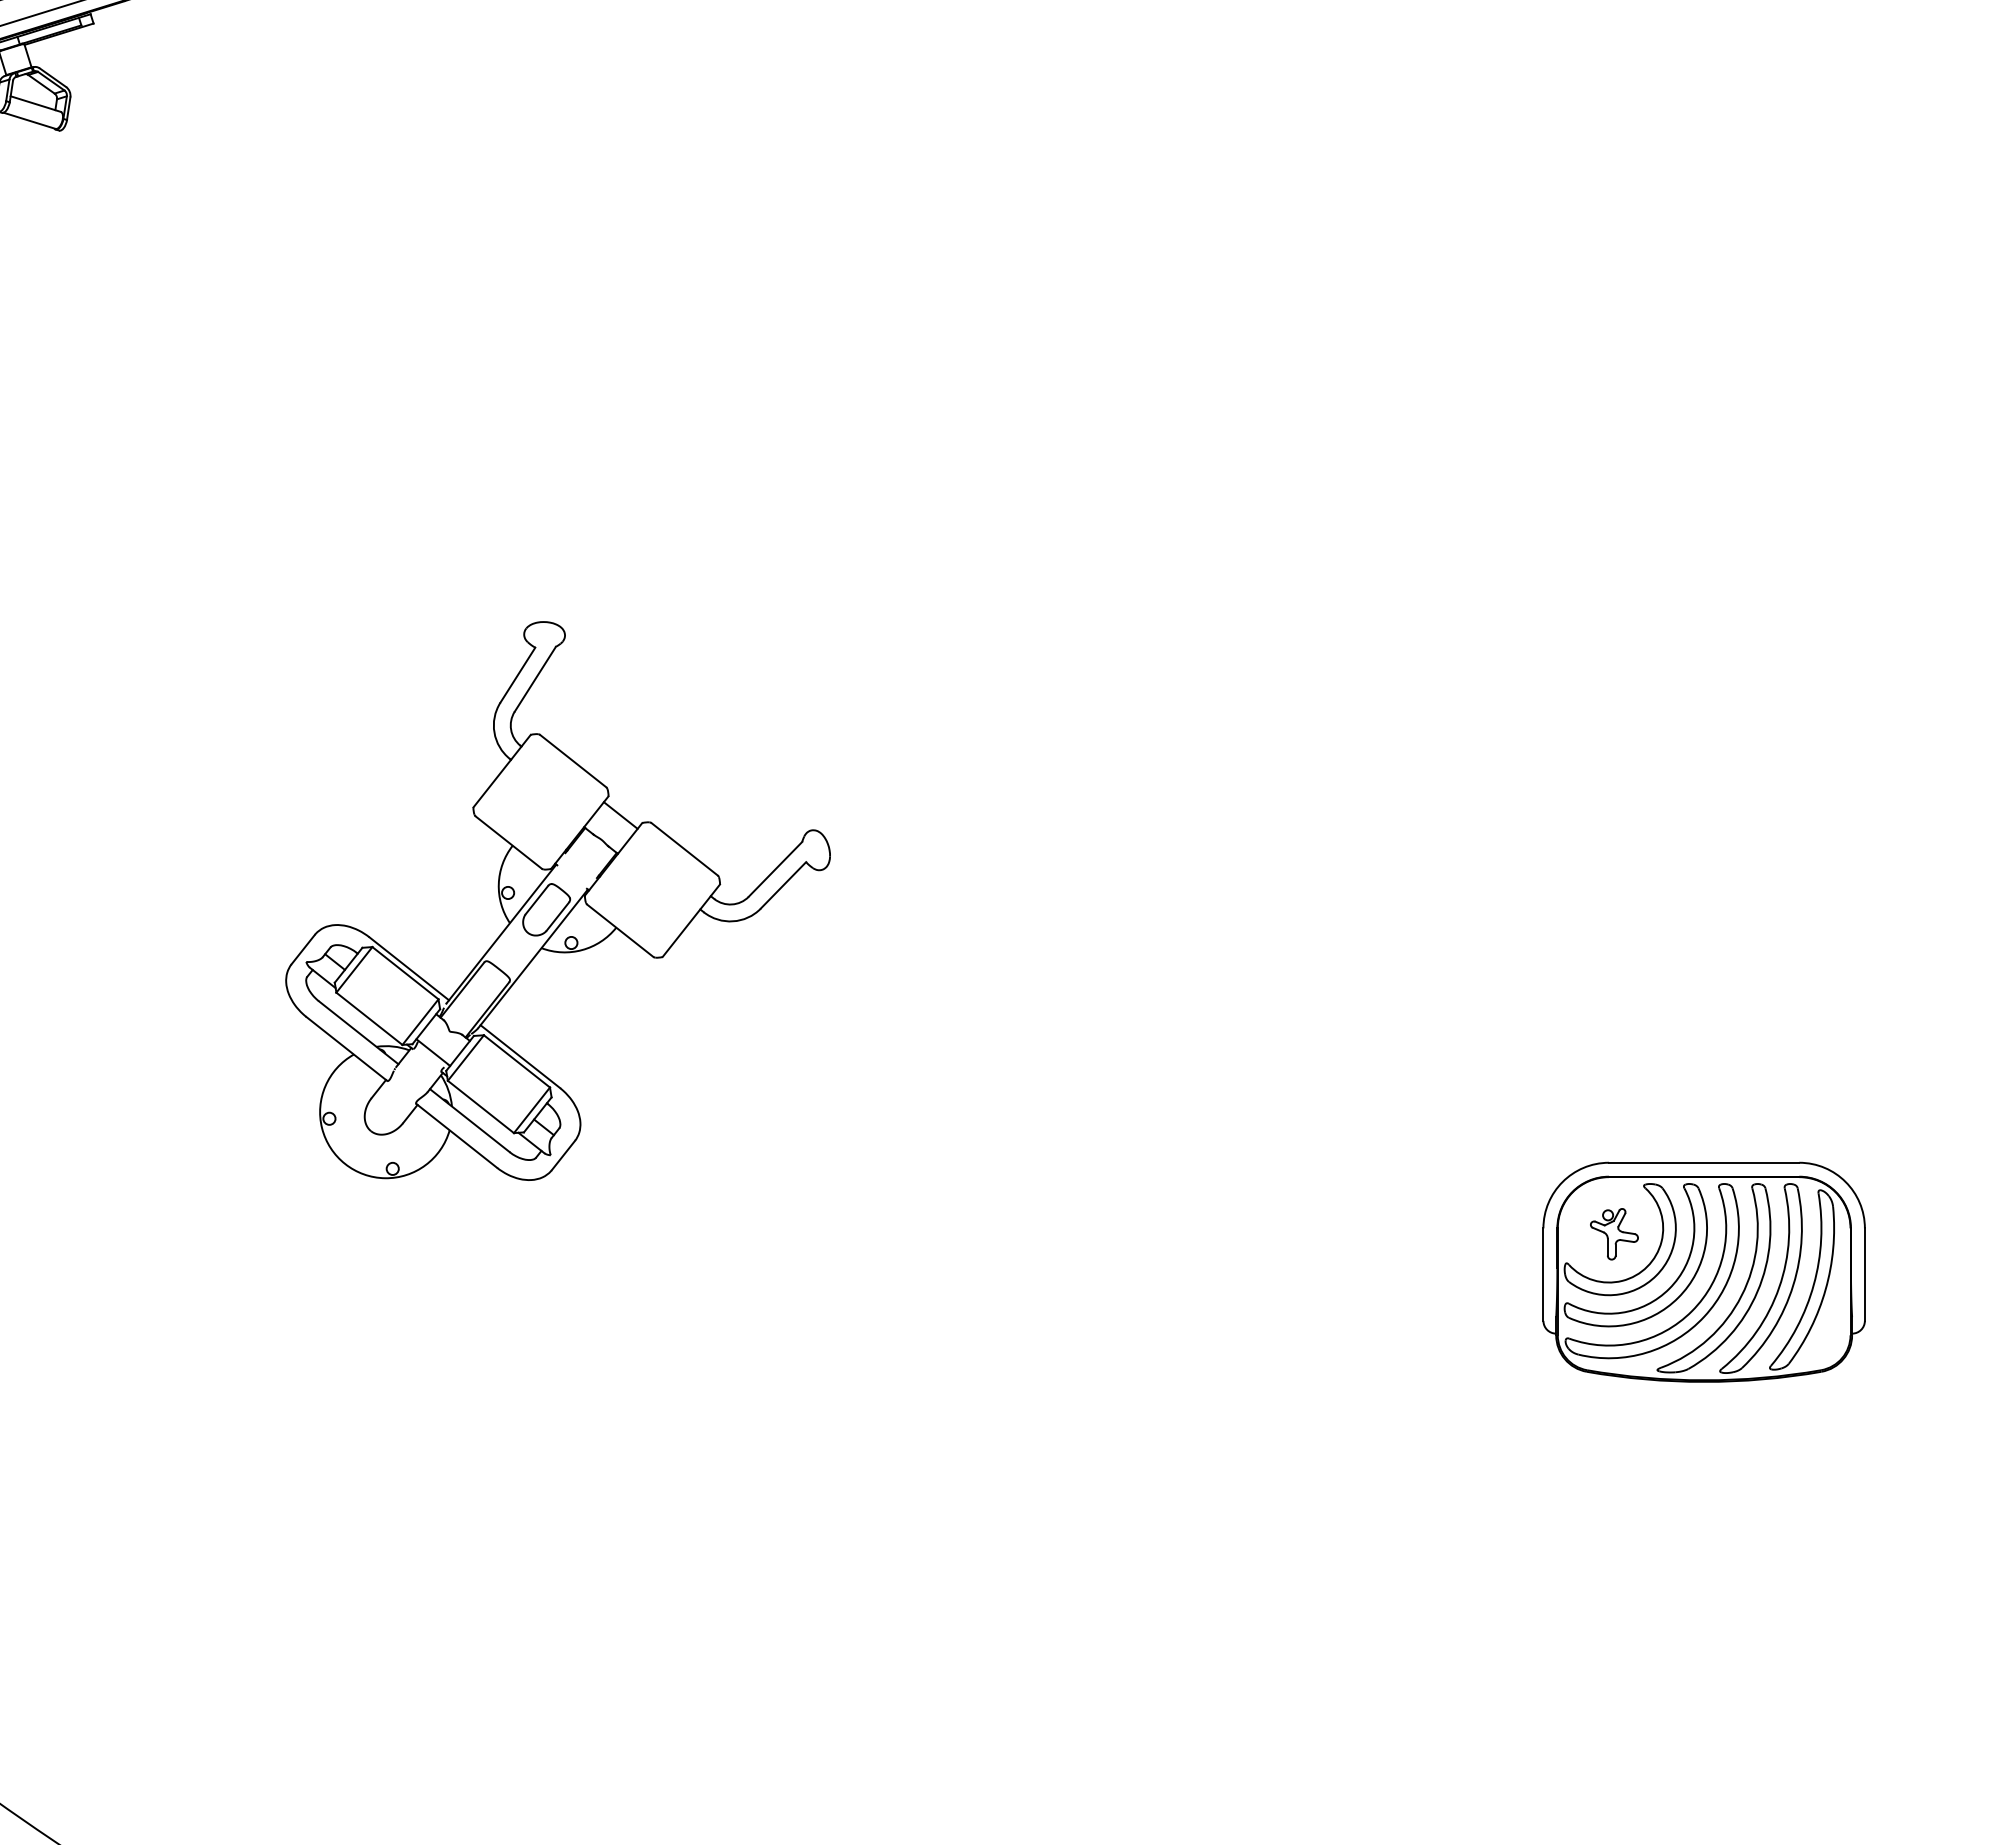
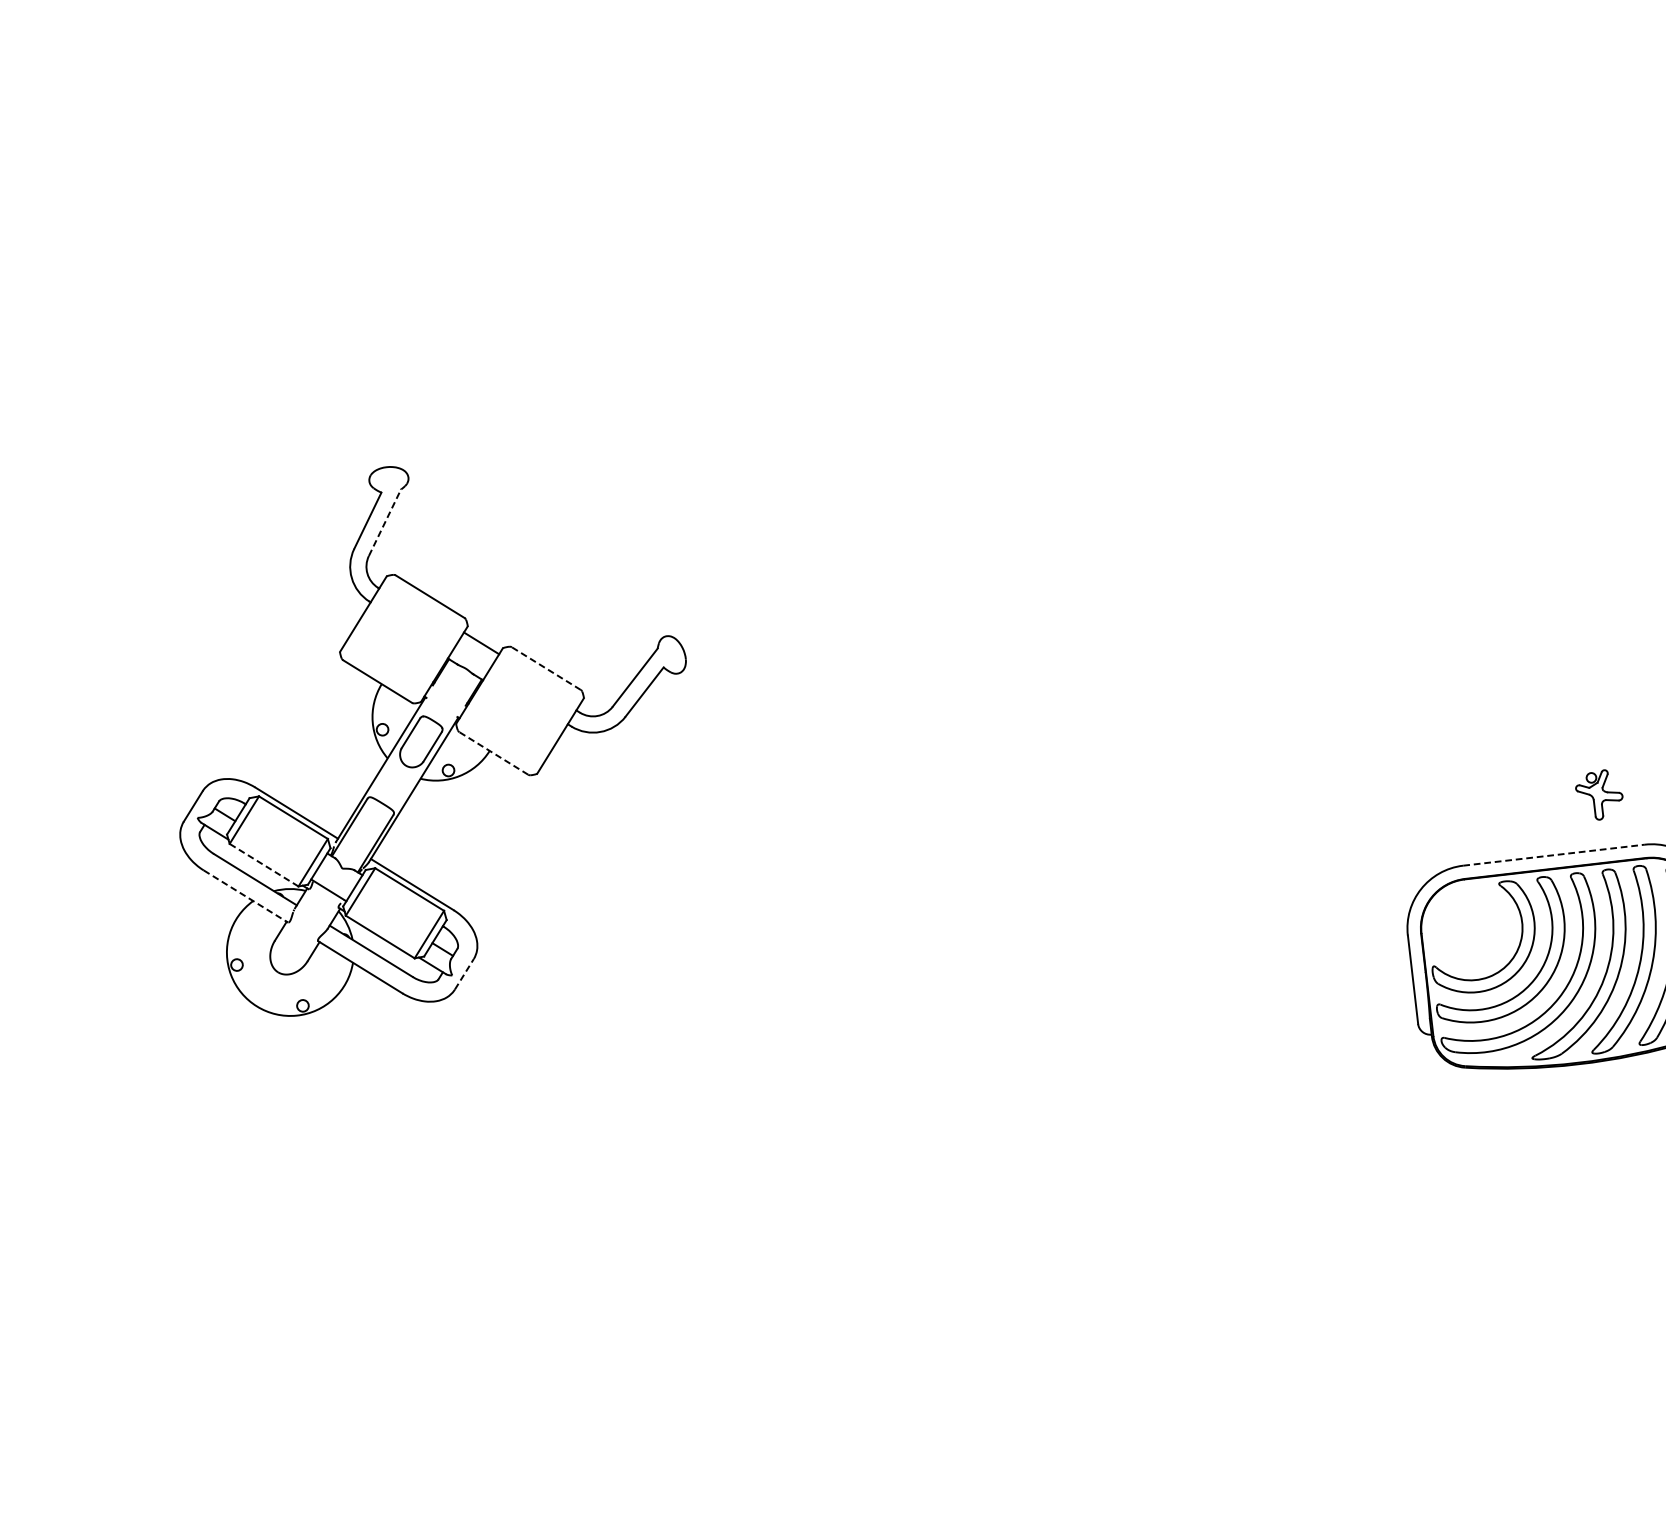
line: (535, 678) -> (385, 522), solid -> dashed
line: (684, 849) -> (546, 668), solid -> dashed
line: (619, 930) -> (493, 753), solid -> dashed
line: (369, 1018) -> (264, 864), solid -> dashed
line: (347, 1049) -> (246, 896), solid -> dashed
line: (563, 1155) -> (464, 974), solid -> dashed
line: (1704, 1162) -> (1554, 854), solid -> dashed
part: (1614, 1234) -> (1599, 795), moved

